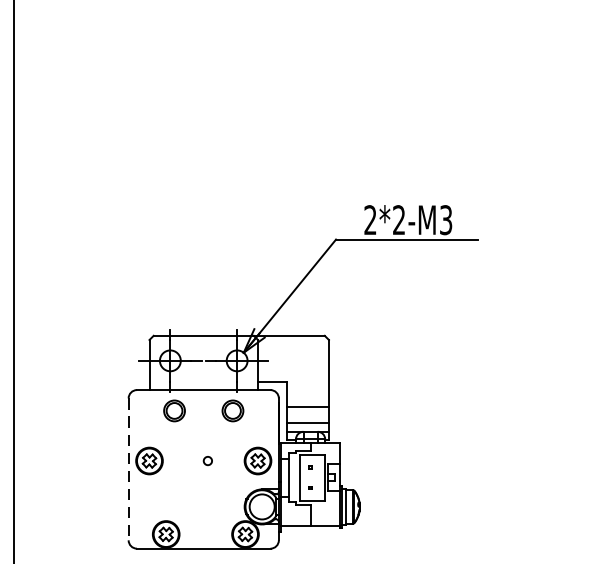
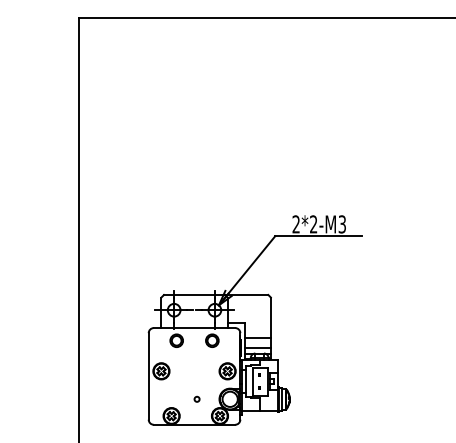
circle: (206, 459) -> (196, 398), moved
line: (128, 469) -> (148, 376), dashed -> solid

